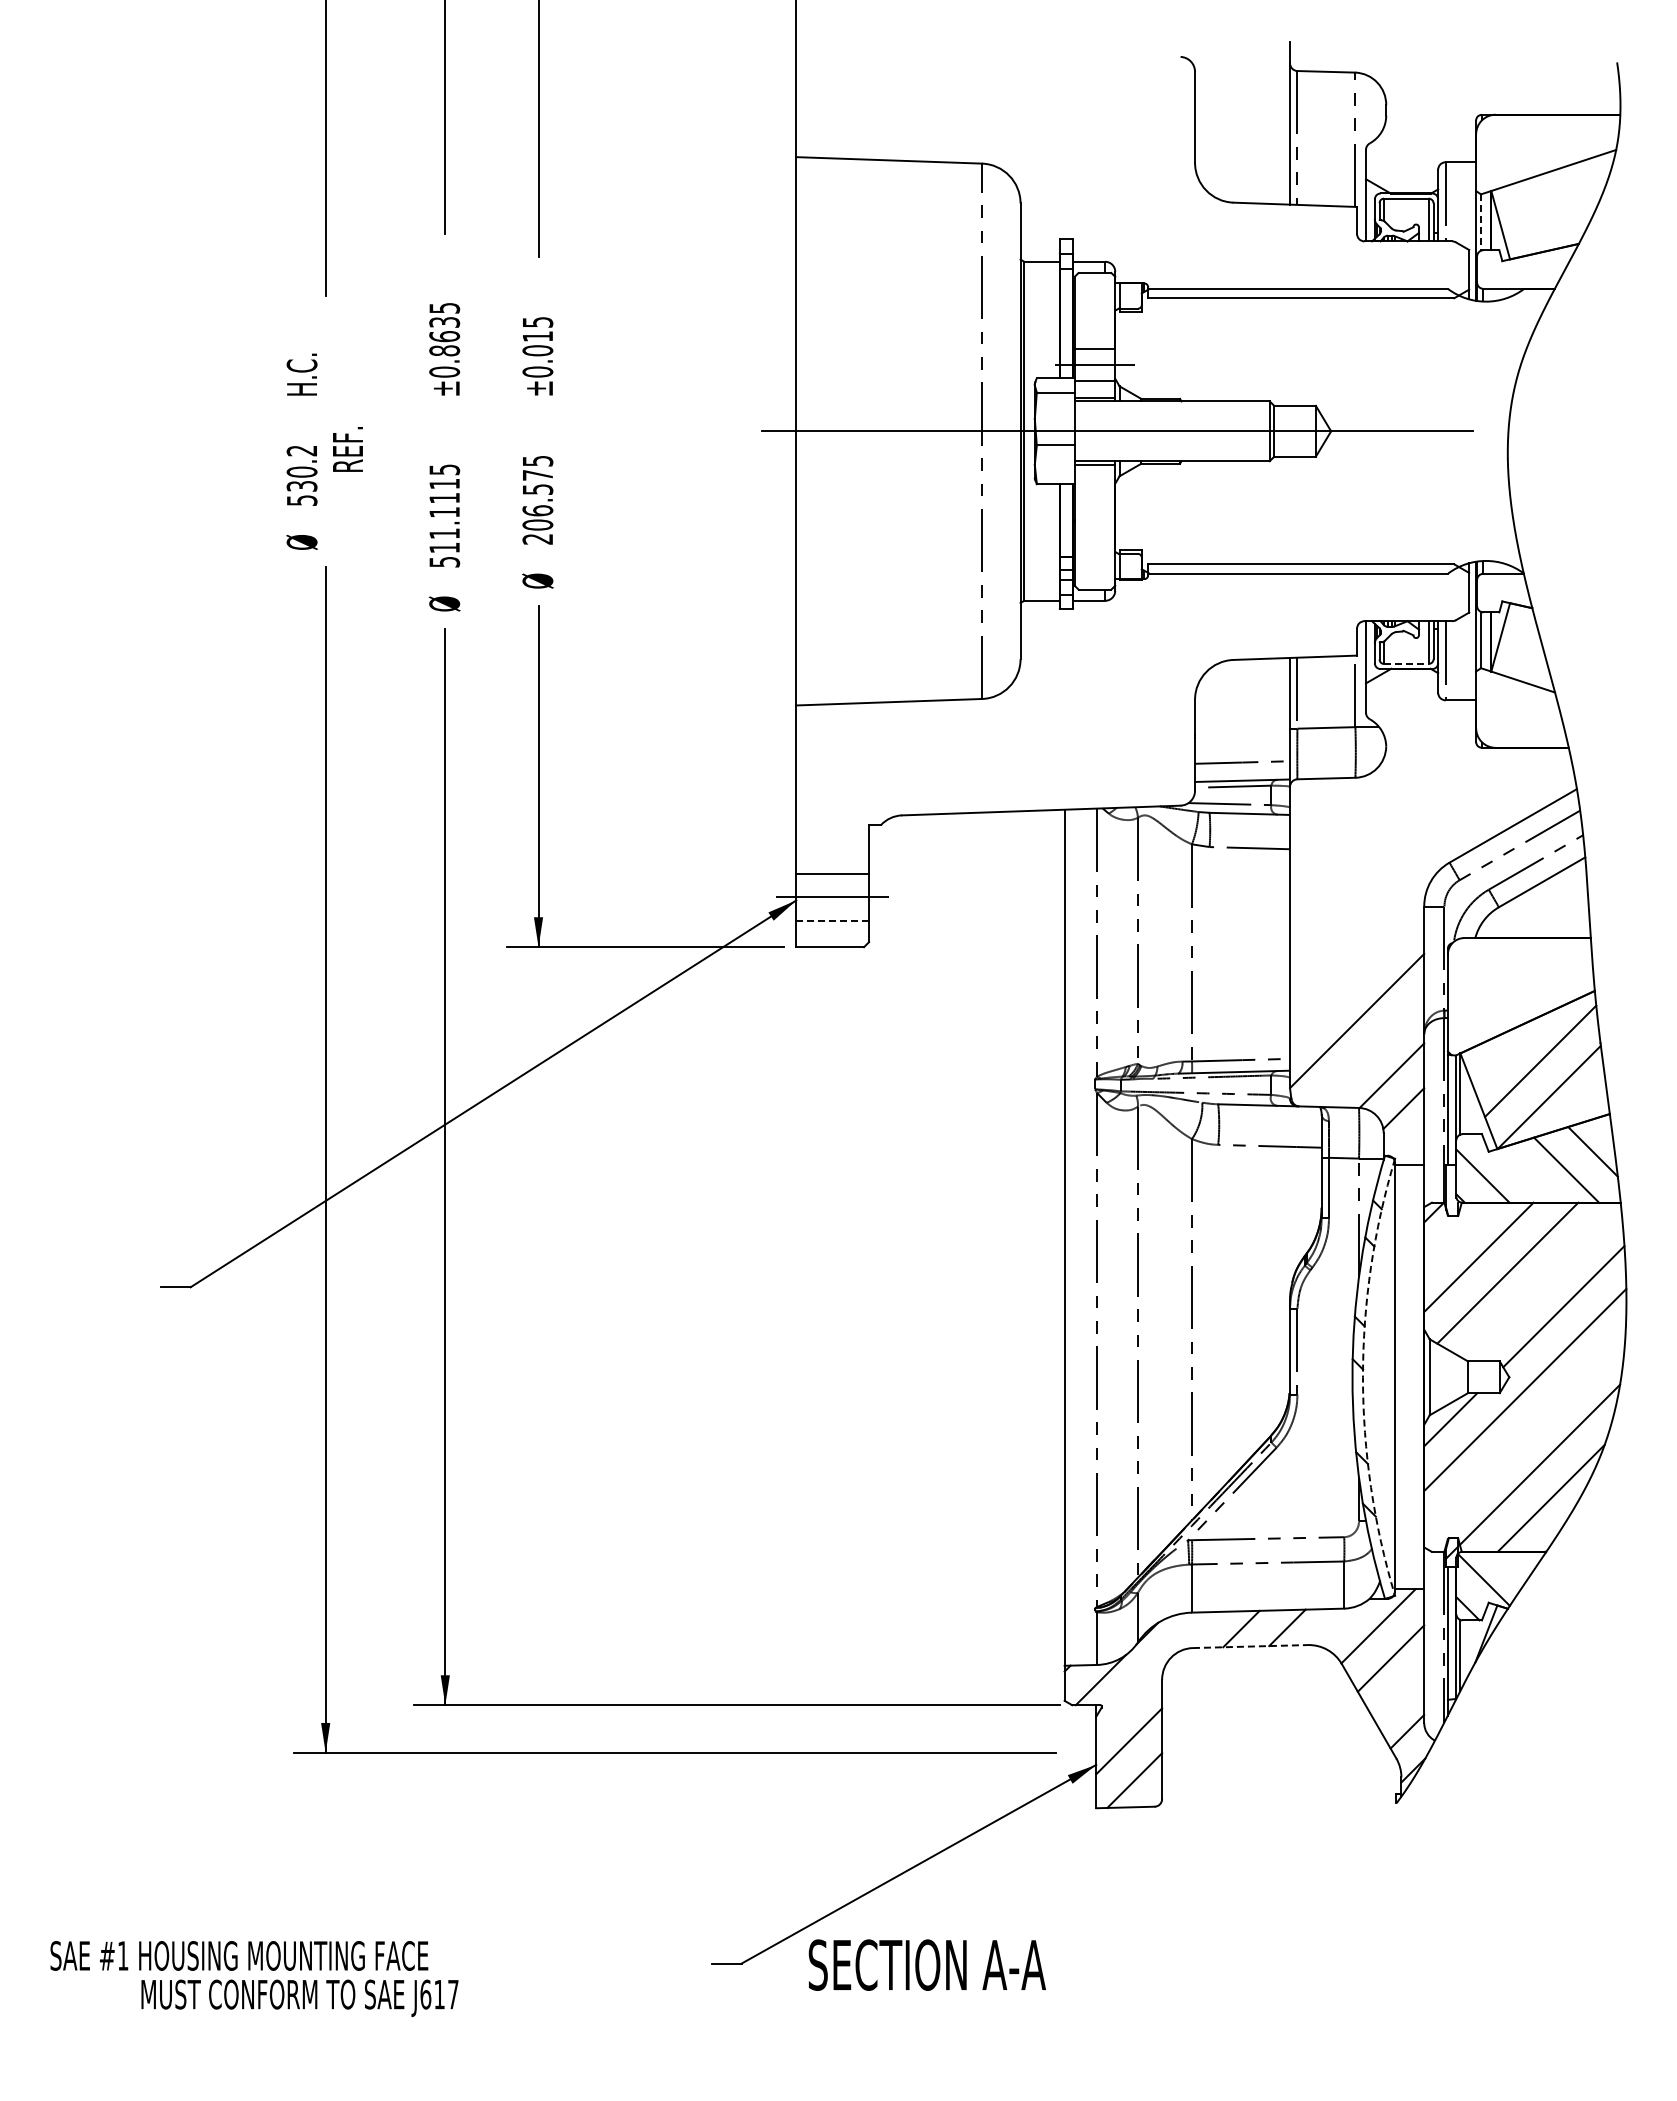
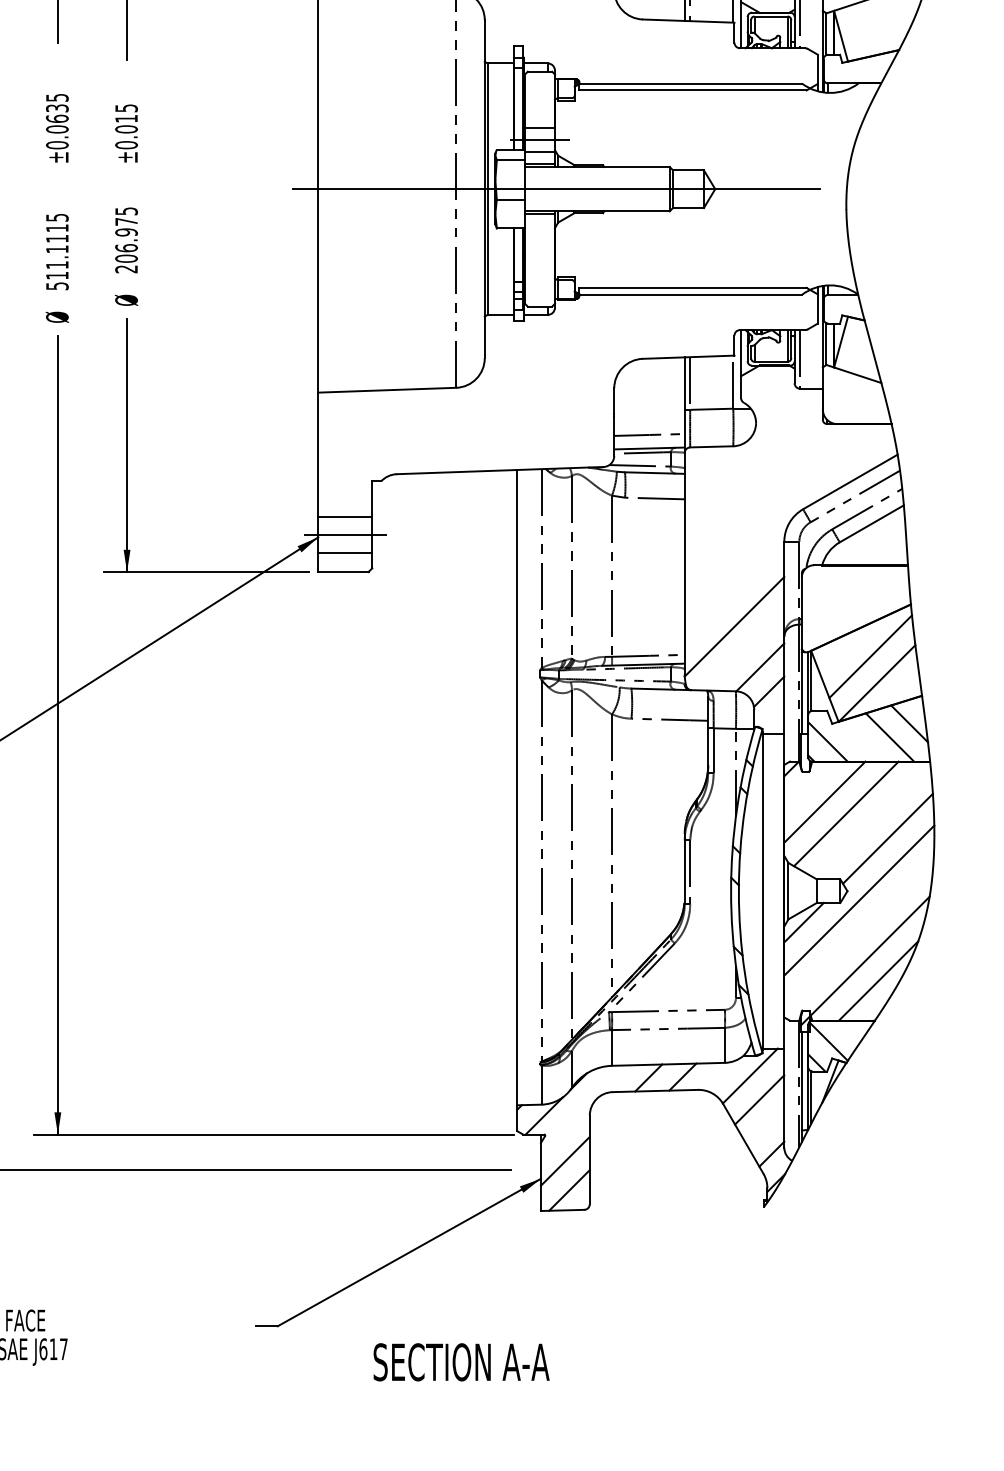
line: (1481, 223) -> (826, 34), dashed -> solid
text: (444, 350) -> (57, 129), ±0.8635 -> ±0.0635
text: (537, 489) -> (126, 232), 206.575 -> 206.975
line: (1406, 663) -> (771, 361), dashed -> solid
line: (832, 921) -> (345, 552), dashed -> solid
arc: (1362, 1377) -> (738, 891), dashed -> solid
line: (1250, 1646) -> (655, 1090), dashed -> solid
text: (926, 1964) -> (460, 1361), moved

